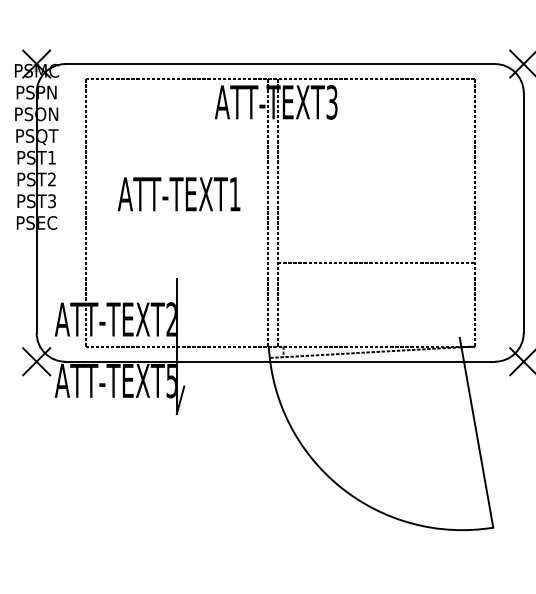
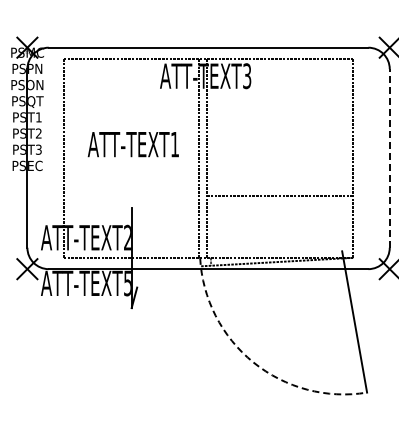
line: (523, 211) -> (389, 157), solid -> dashed
arc: (340, 487) -> (253, 362), solid -> dashed

